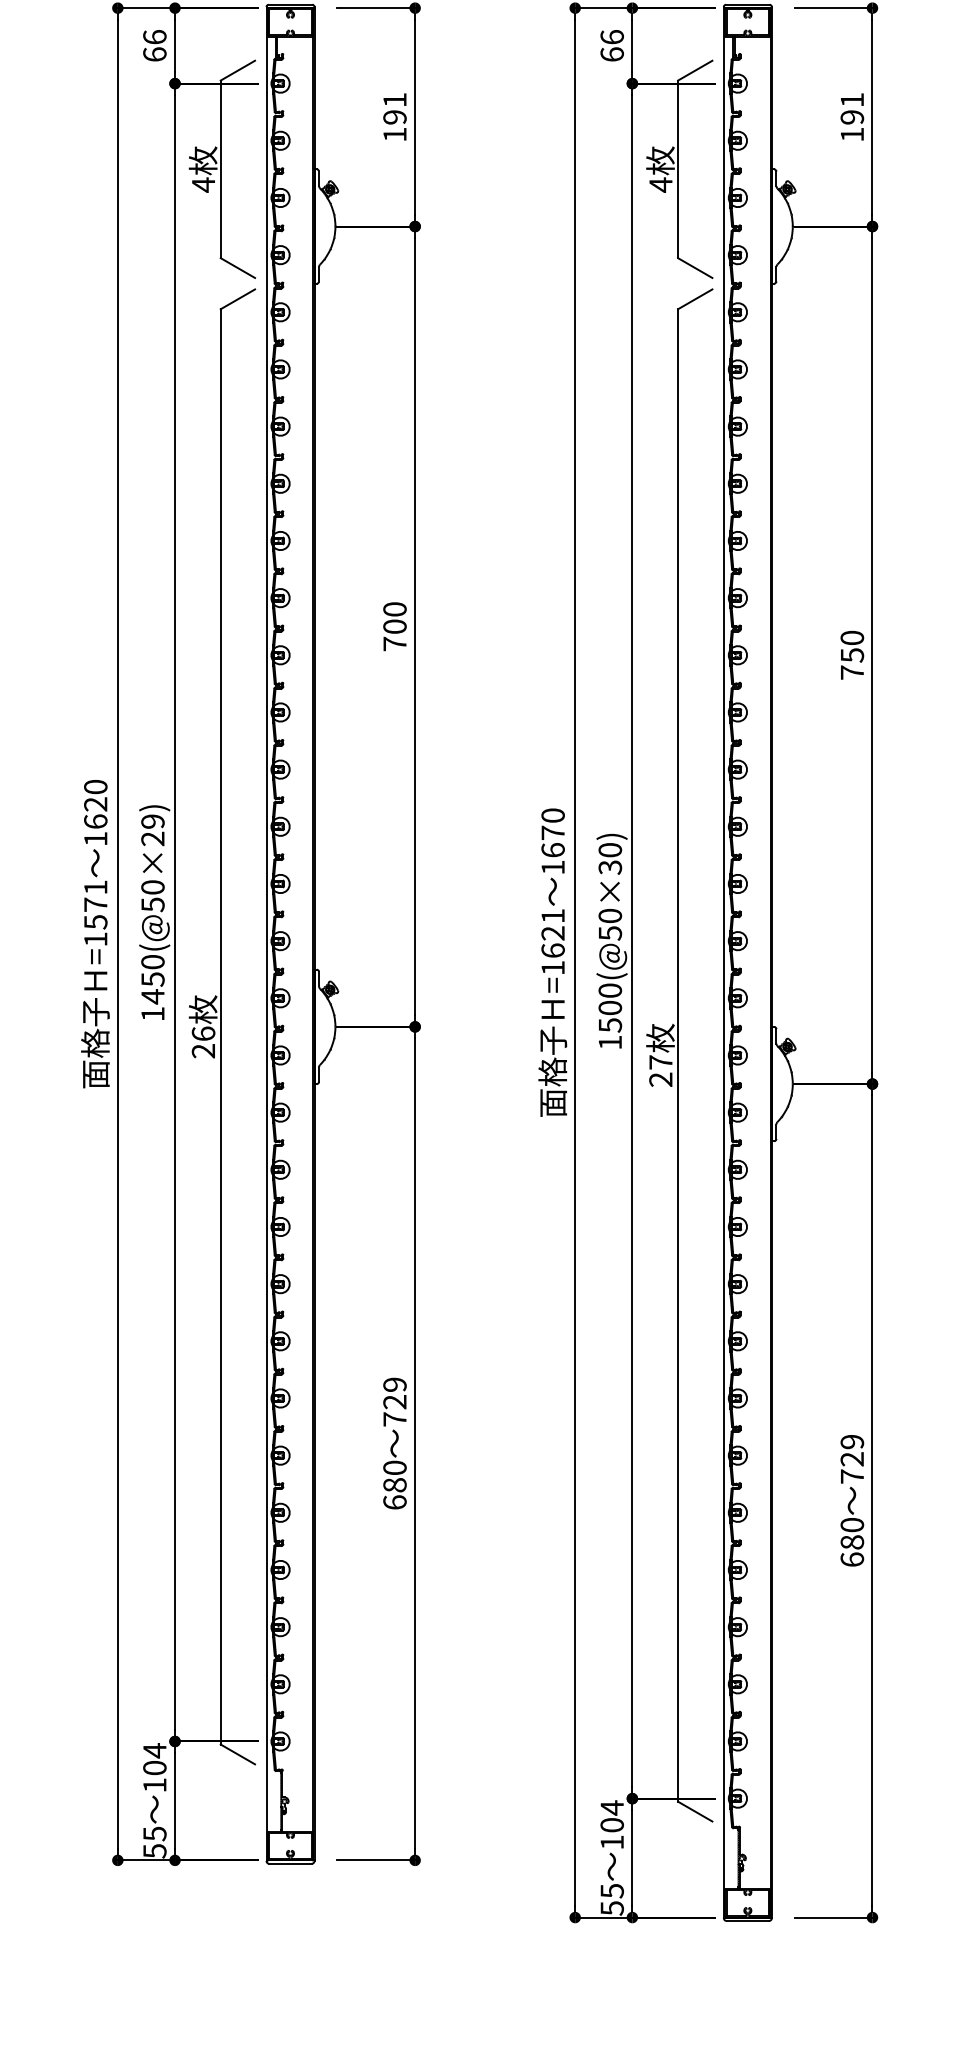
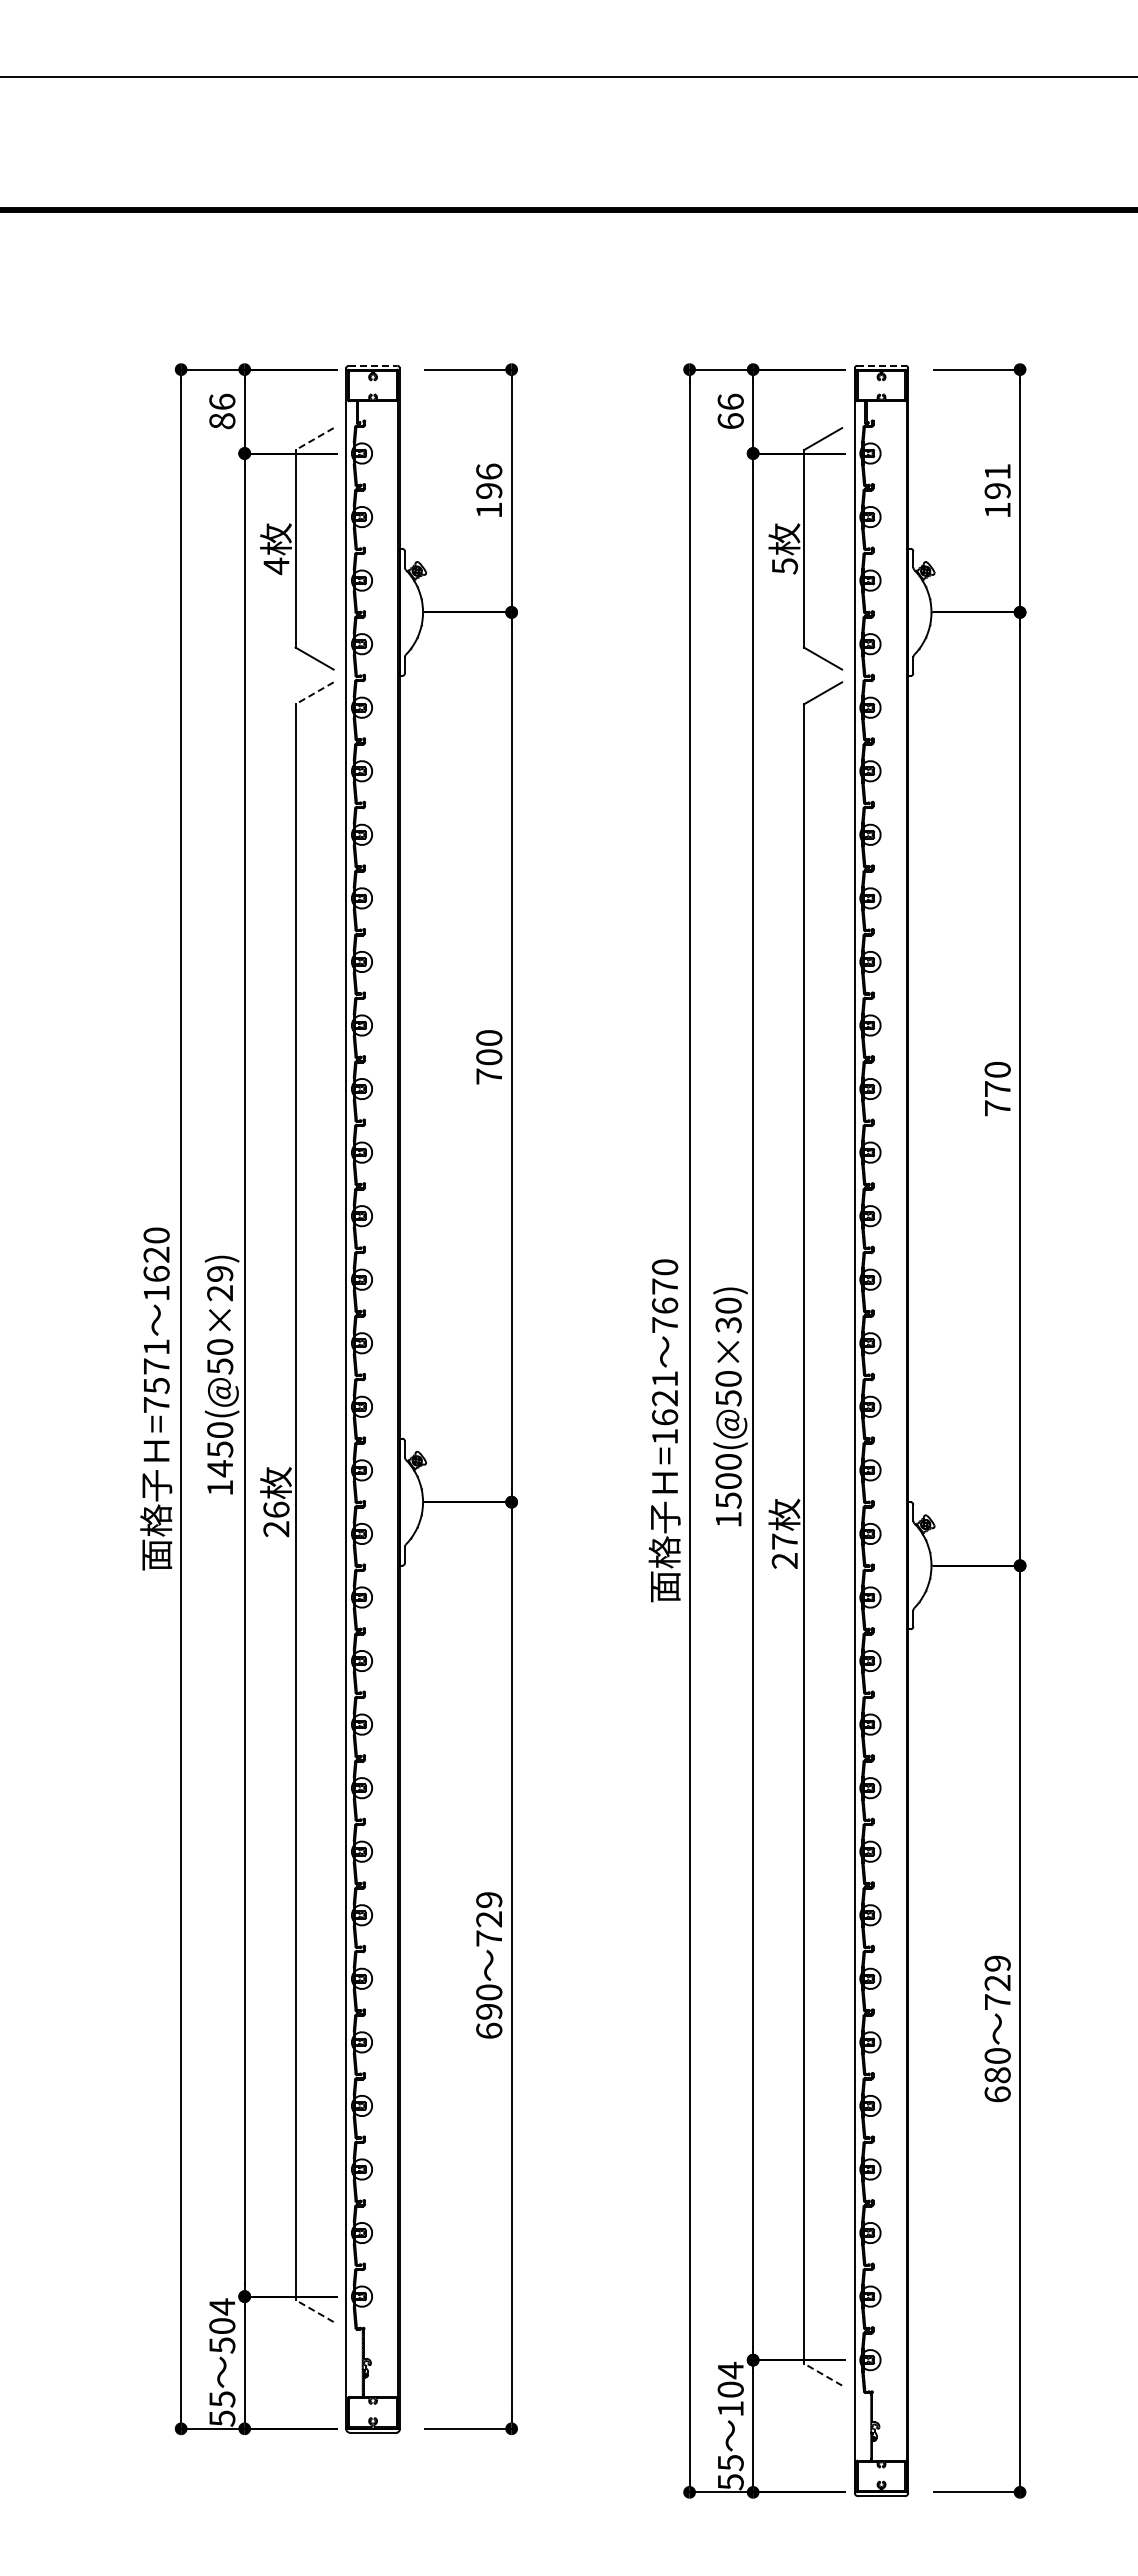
line: (290, 4) -> (373, 365), solid -> dashed
line: (748, 4) -> (882, 365), solid -> dashed
text: (155, 54) -> (222, 421), 66 -> 86
line: (237, 71) -> (314, 439), solid -> dashed
text: (395, 99) -> (489, 471), 191 -> 196
text: (660, 185) -> (784, 566), 4 -> 5
line: (237, 299) -> (314, 693), solid -> dashed
text: (852, 655) -> (997, 1089), 750 -> 770
text: (552, 867) -> (664, 1324), 1670 -> 7670
text: (95, 939) -> (156, 1404), =1571 -> =7571
text: (395, 1485) -> (489, 2011), 680 -> 690
line: (237, 1753) -> (314, 2310), solid -> dashed
text: (155, 1785) -> (222, 2345), 104 -> 504
line: (694, 1811) -> (822, 2374), solid -> dashed

